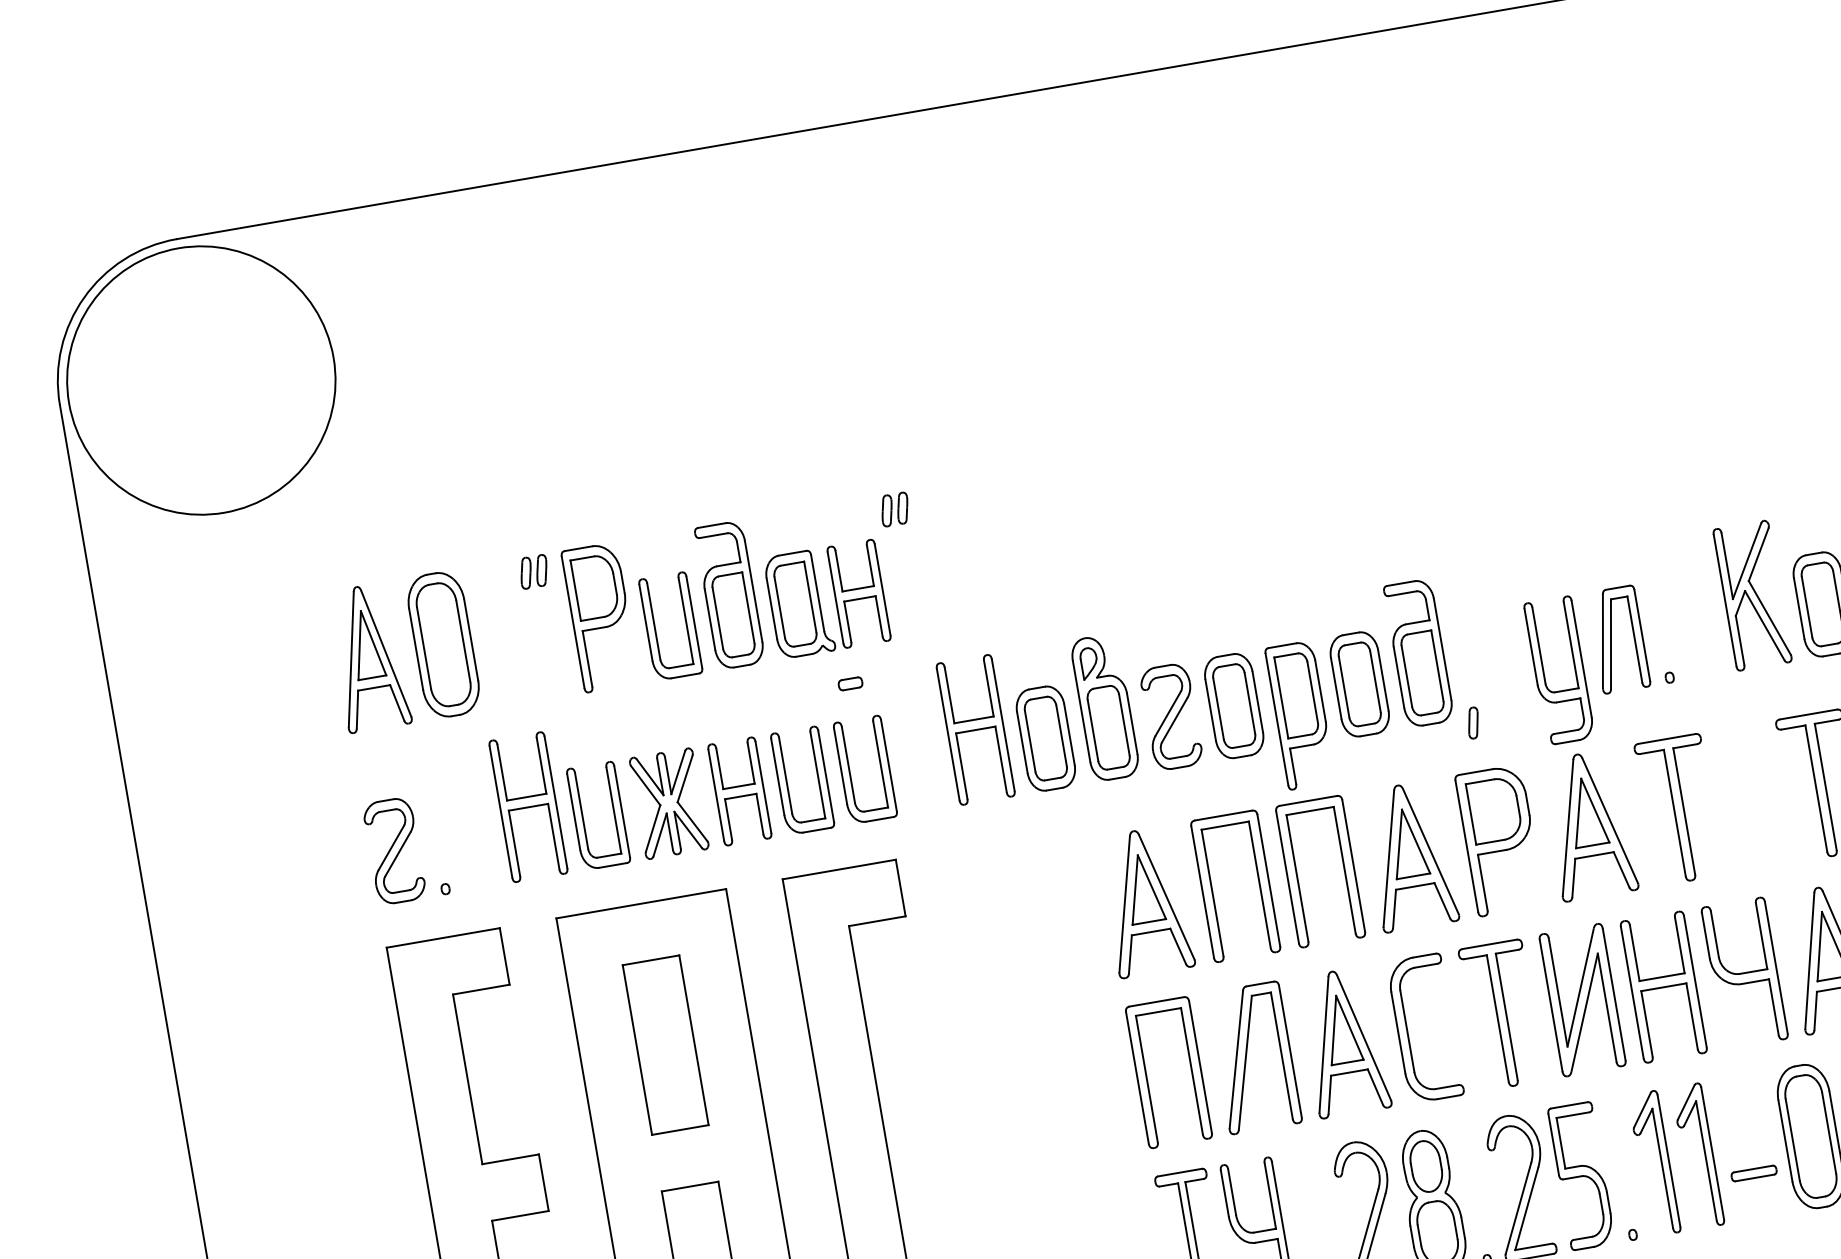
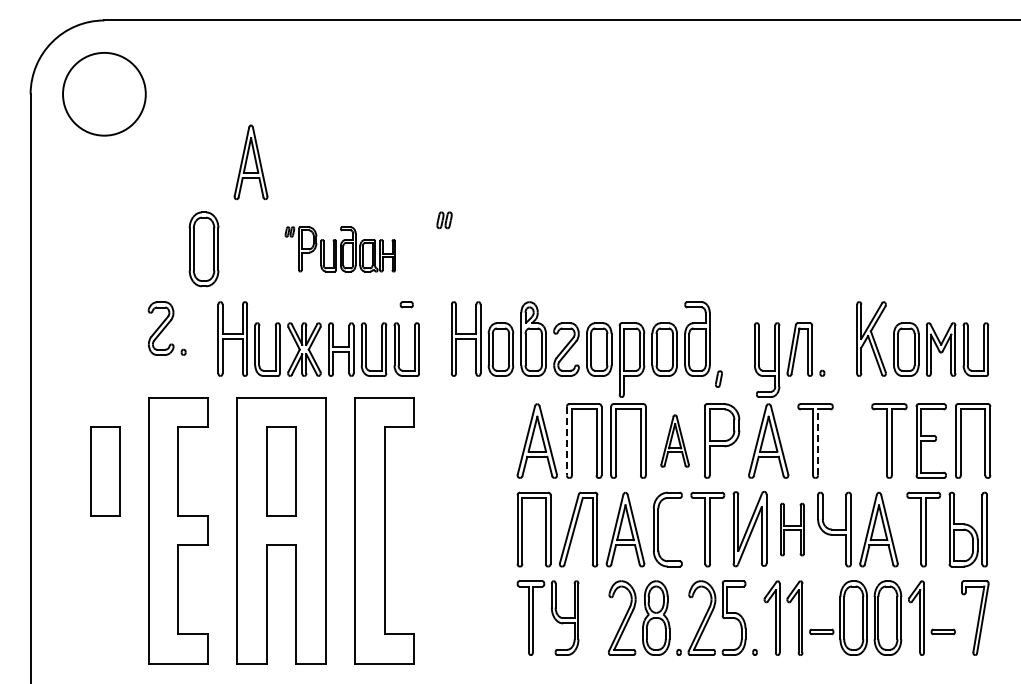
circle: (201, 380) -> (104, 94), size x0.6
part: (705, 599) -> (340, 249), size x0.6
part: (367, 658) -> (250, 162), moved
line: (1685, 811) -> (818, 442), solid -> dashed
part: (404, 849) -> (166, 328), moved
part: (1408, 855) -> (674, 440), size x0.7
line: (1201, 893) -> (566, 441), solid -> dashed
part: (1664, 986) -> (792, 529), size x0.7
part: (328, 1103) -> (105, 471), added

